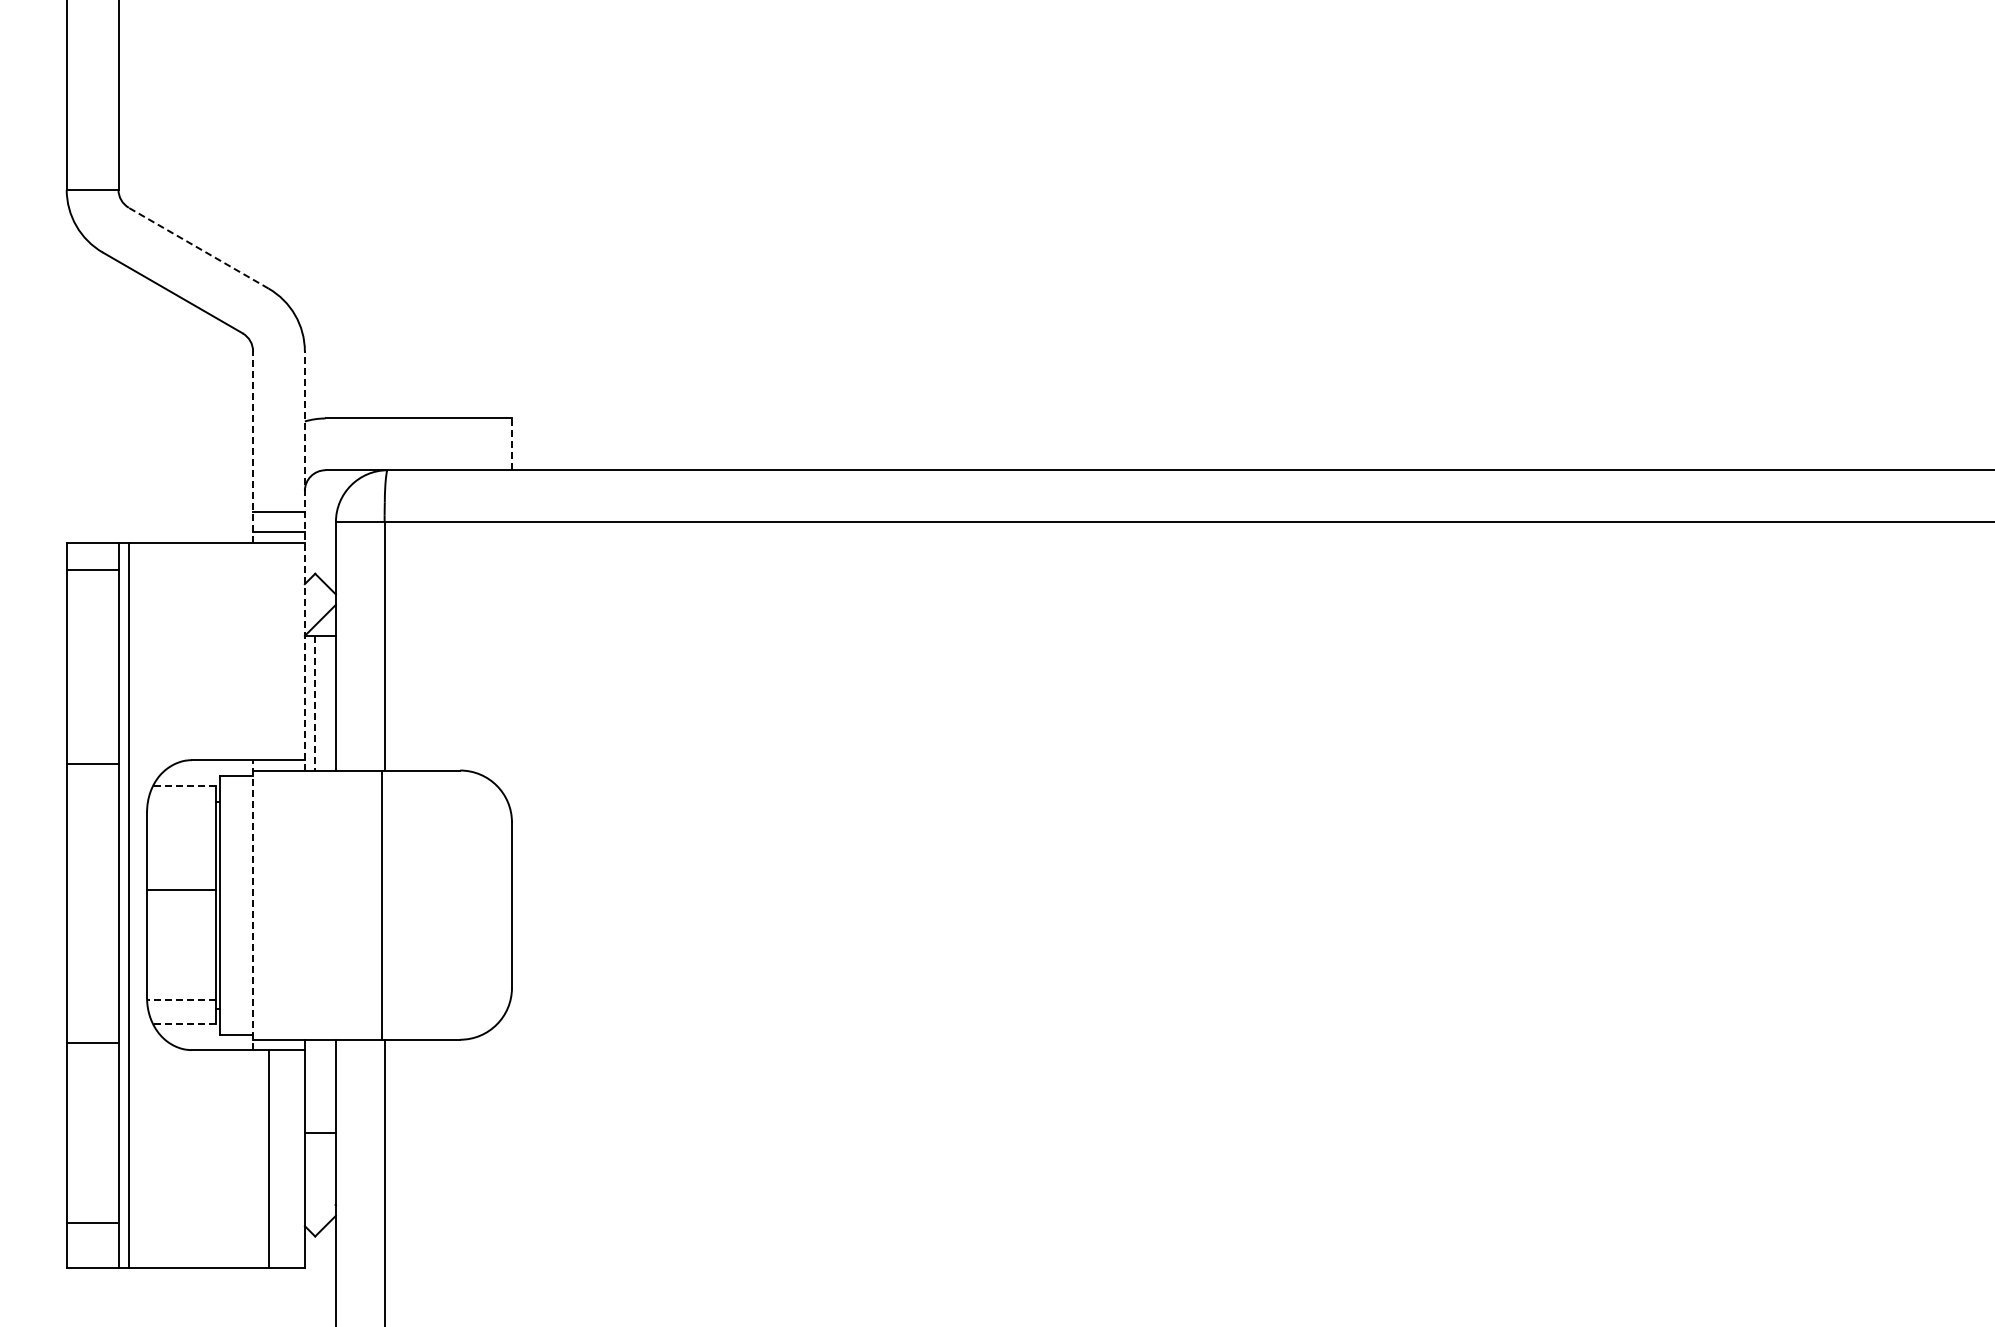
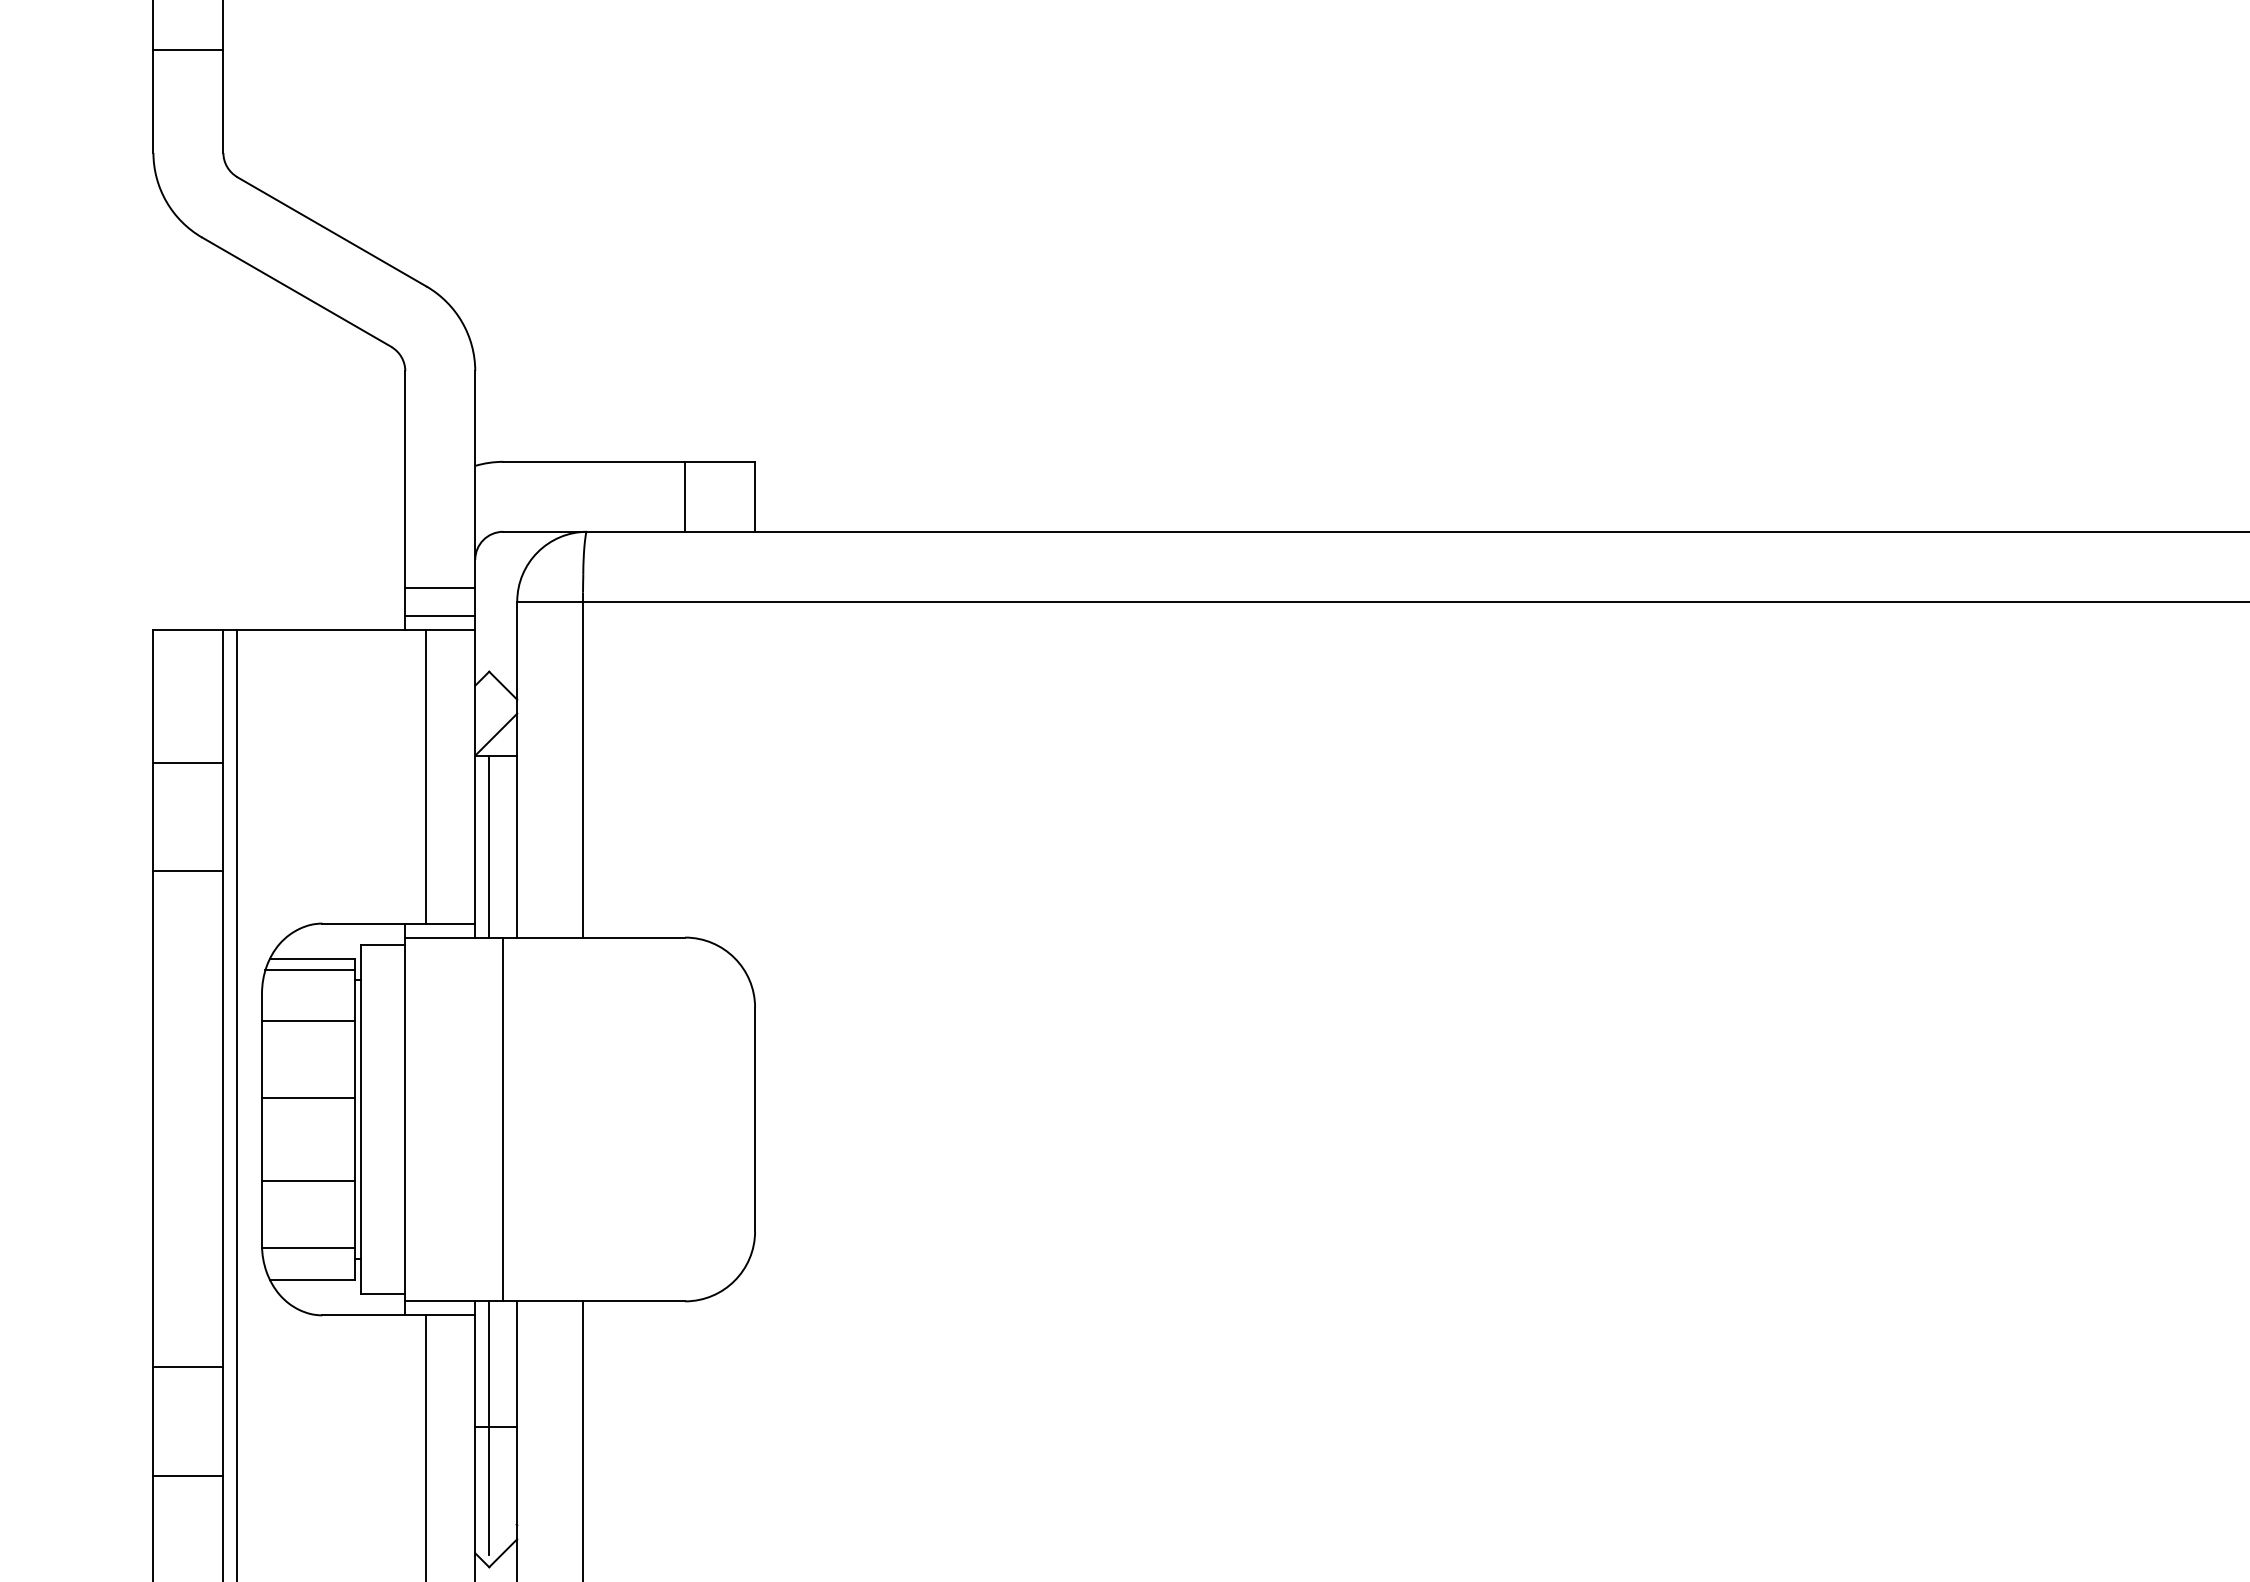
line: (92, 190) -> (188, 51), moved
line: (198, 248) -> (331, 232), dashed -> solid
line: (460, 444) -> (685, 497), added
line: (511, 444) -> (754, 497), dashed -> solid
line: (253, 447) -> (405, 501), dashed -> solid
line: (304, 560) -> (474, 653), dashed -> solid
line: (92, 570) -> (188, 763), moved
line: (268, 651) -> (426, 776), added
line: (315, 703) -> (489, 846), dashed -> solid
line: (92, 764) -> (188, 871), moved
line: (183, 786) -> (311, 959), dashed -> solid
line: (182, 794) -> (309, 969), added
line: (181, 832) -> (308, 1021), added
line: (381, 904) -> (503, 1118), moved
line: (253, 905) -> (405, 1119), dashed -> solid
line: (181, 950) -> (308, 1180), added
line: (180, 999) -> (307, 1246), dashed -> solid
line: (183, 1023) -> (311, 1279), dashed -> solid
line: (92, 1042) -> (188, 1367), moved
line: (315, 1133) -> (489, 1428), added
line: (92, 1223) -> (188, 1476), moved

